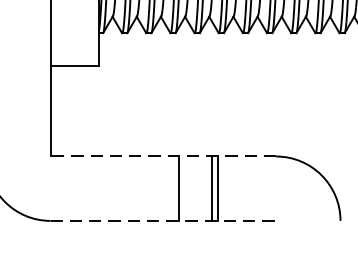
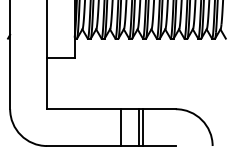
line: (161, 156) -> (110, 109), dashed -> solid
line: (163, 221) -> (111, 146), dashed -> solid

